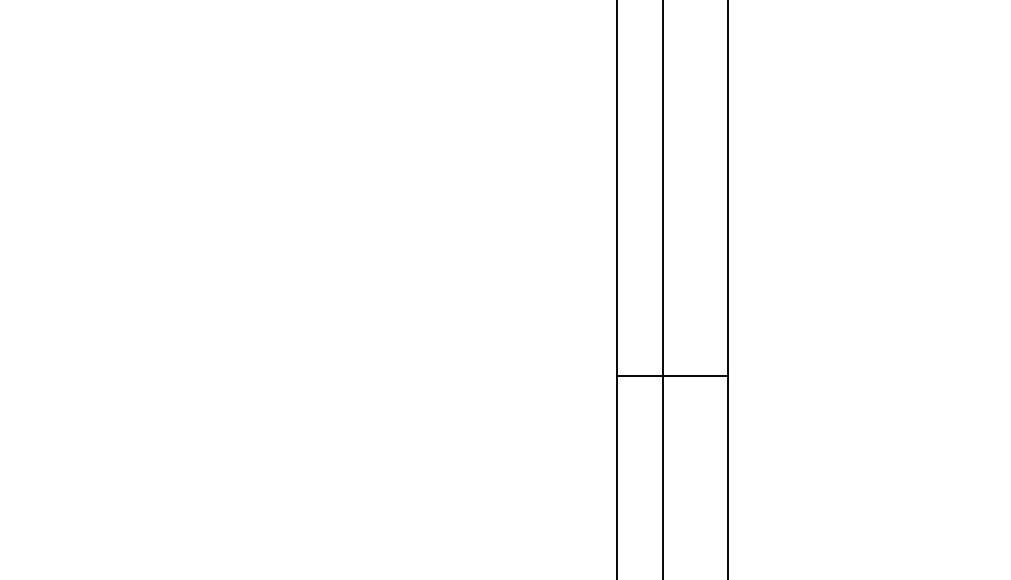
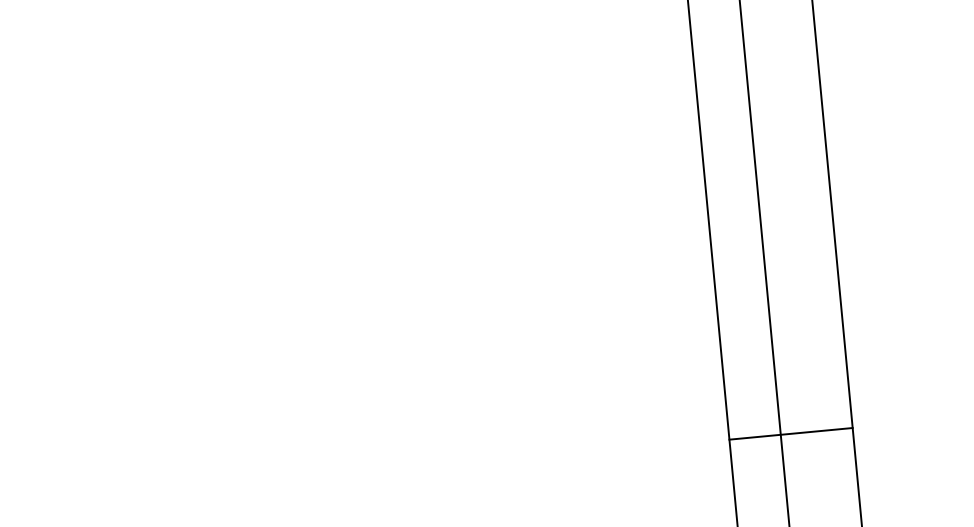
line: (672, 375) -> (791, 433), moved

